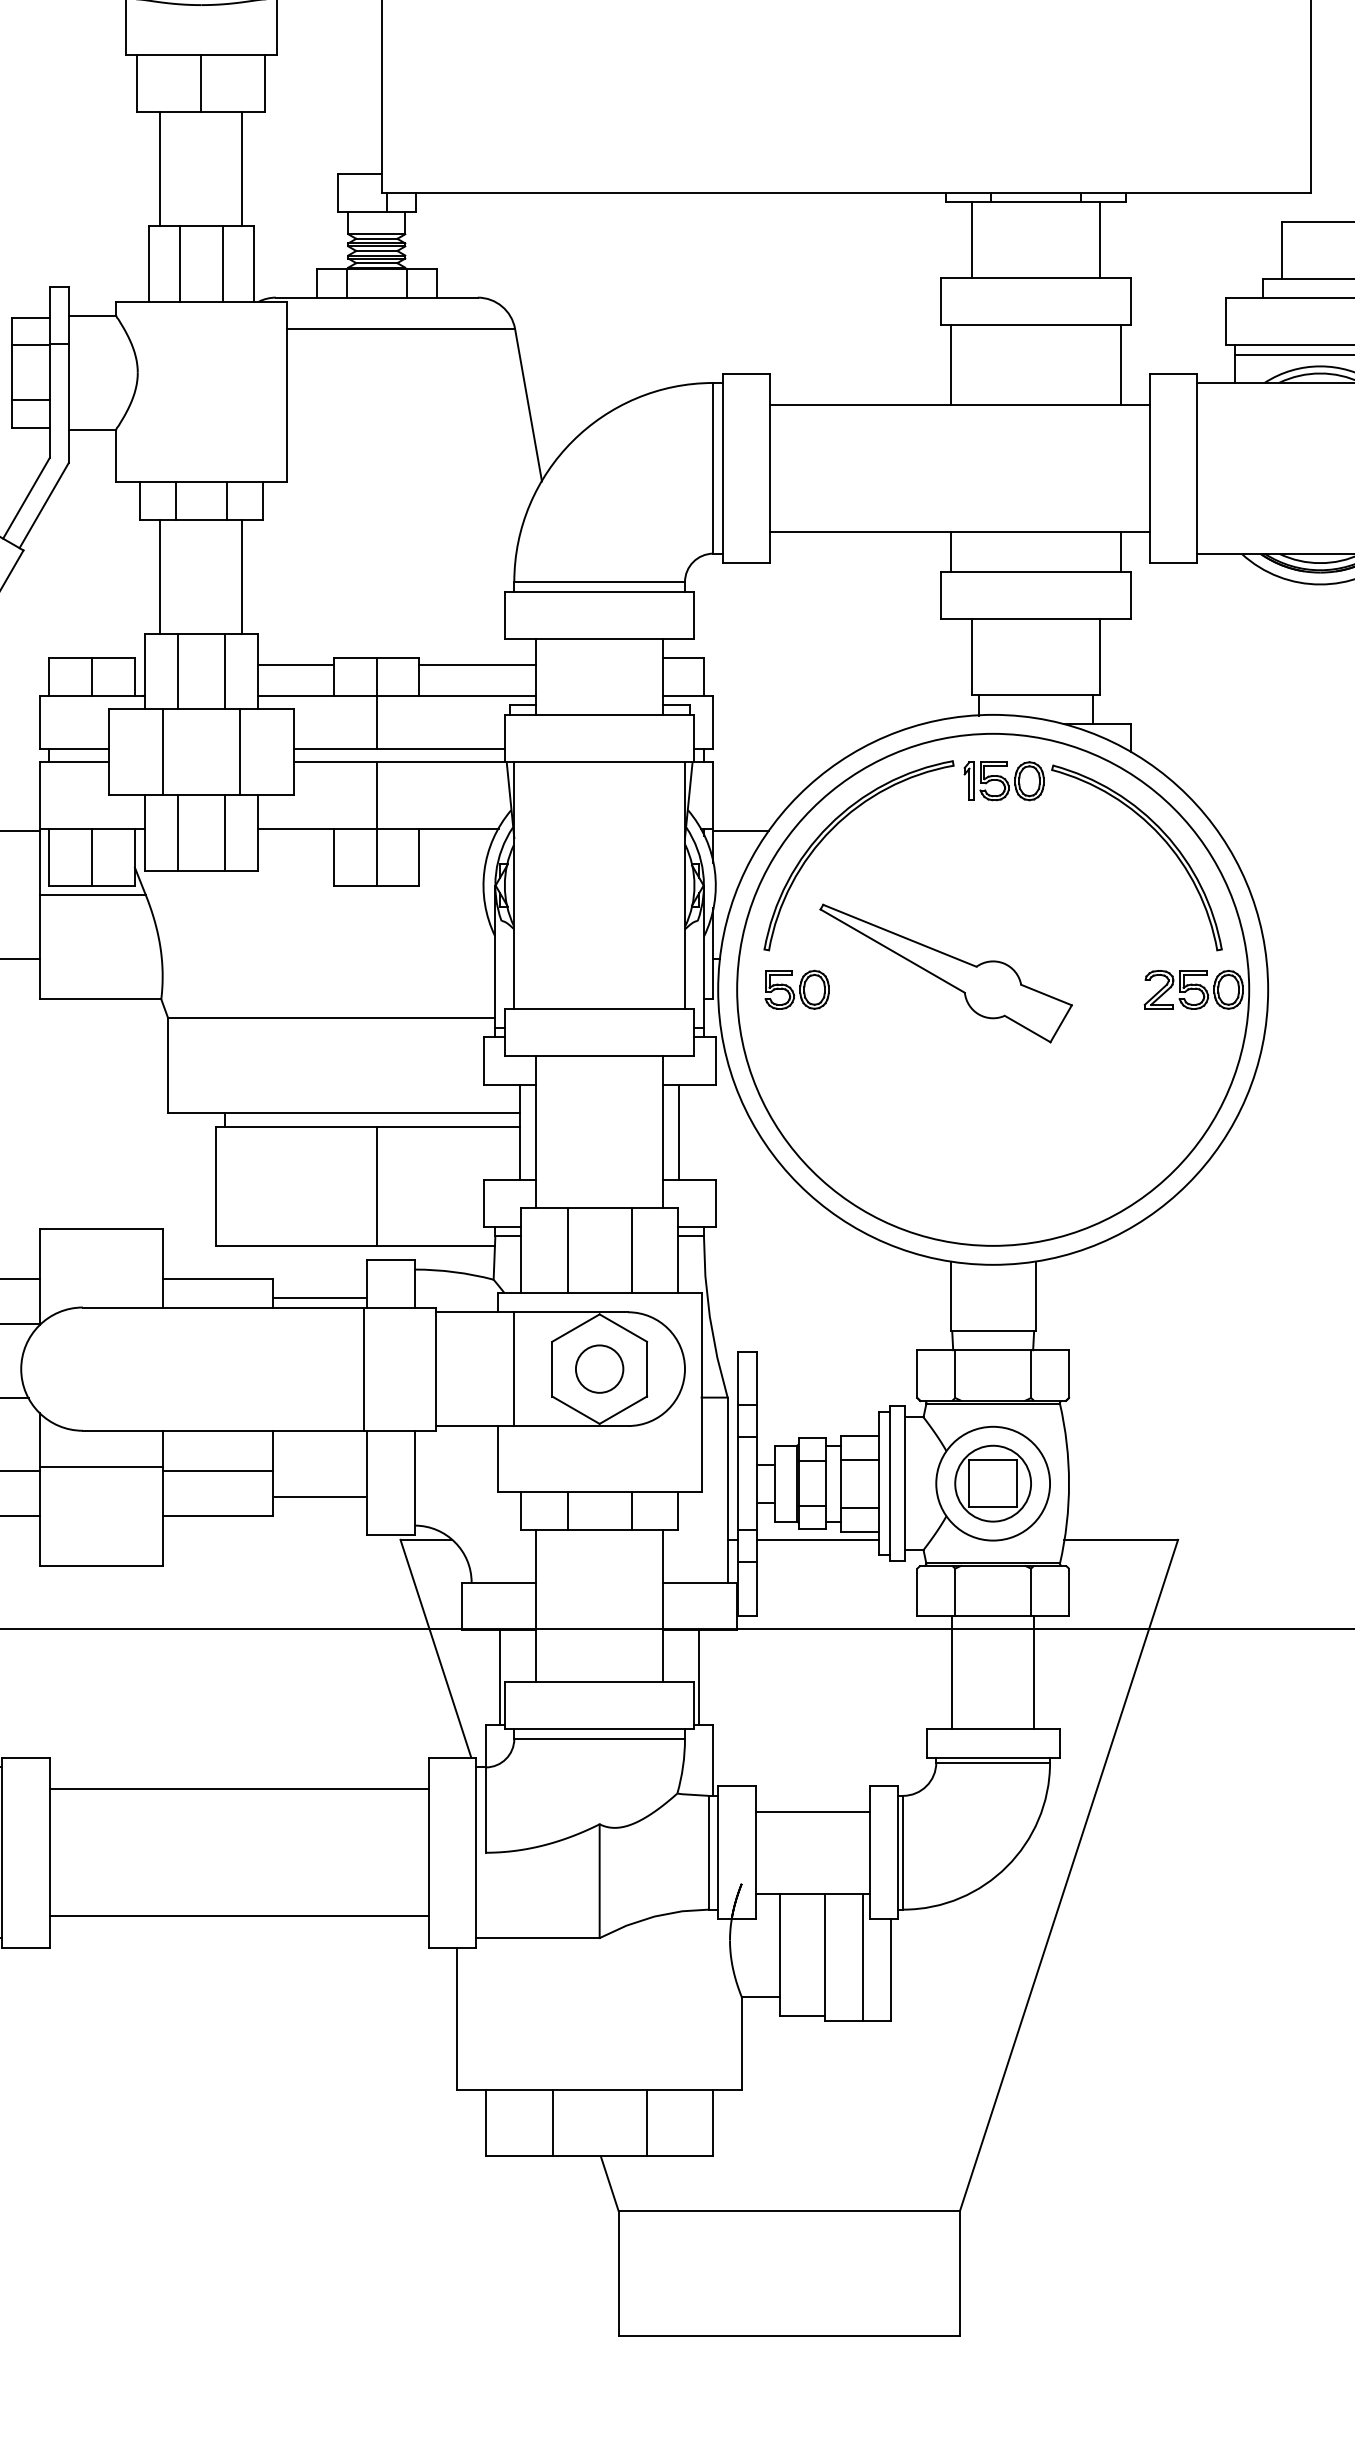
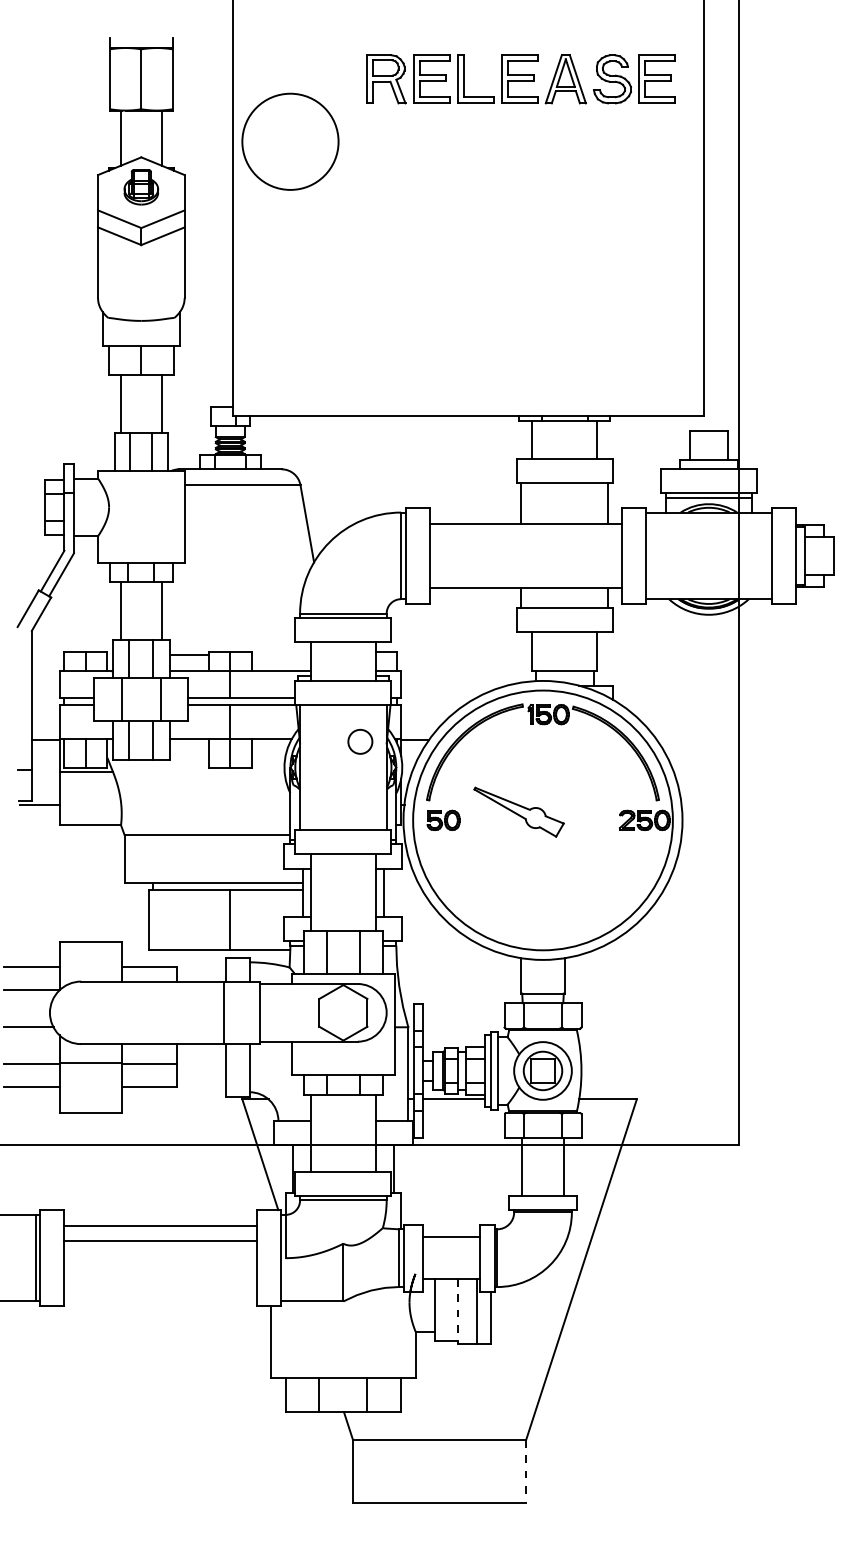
line: (477, 664) -> (281, 655), removed
part: (944, 974) -> (518, 812), size x0.7
line: (319, 1297) -> (201, 976), removed
line: (515, 1368) -> (300, 1012), removed
circle: (599, 1368) -> (360, 741), moved
line: (319, 1496) -> (201, 1077), removed
line: (239, 1916) -> (160, 1240), moved
line: (824, 1957) -> (457, 1311), solid -> dashed
line: (960, 2273) -> (526, 1471), solid -> dashed

